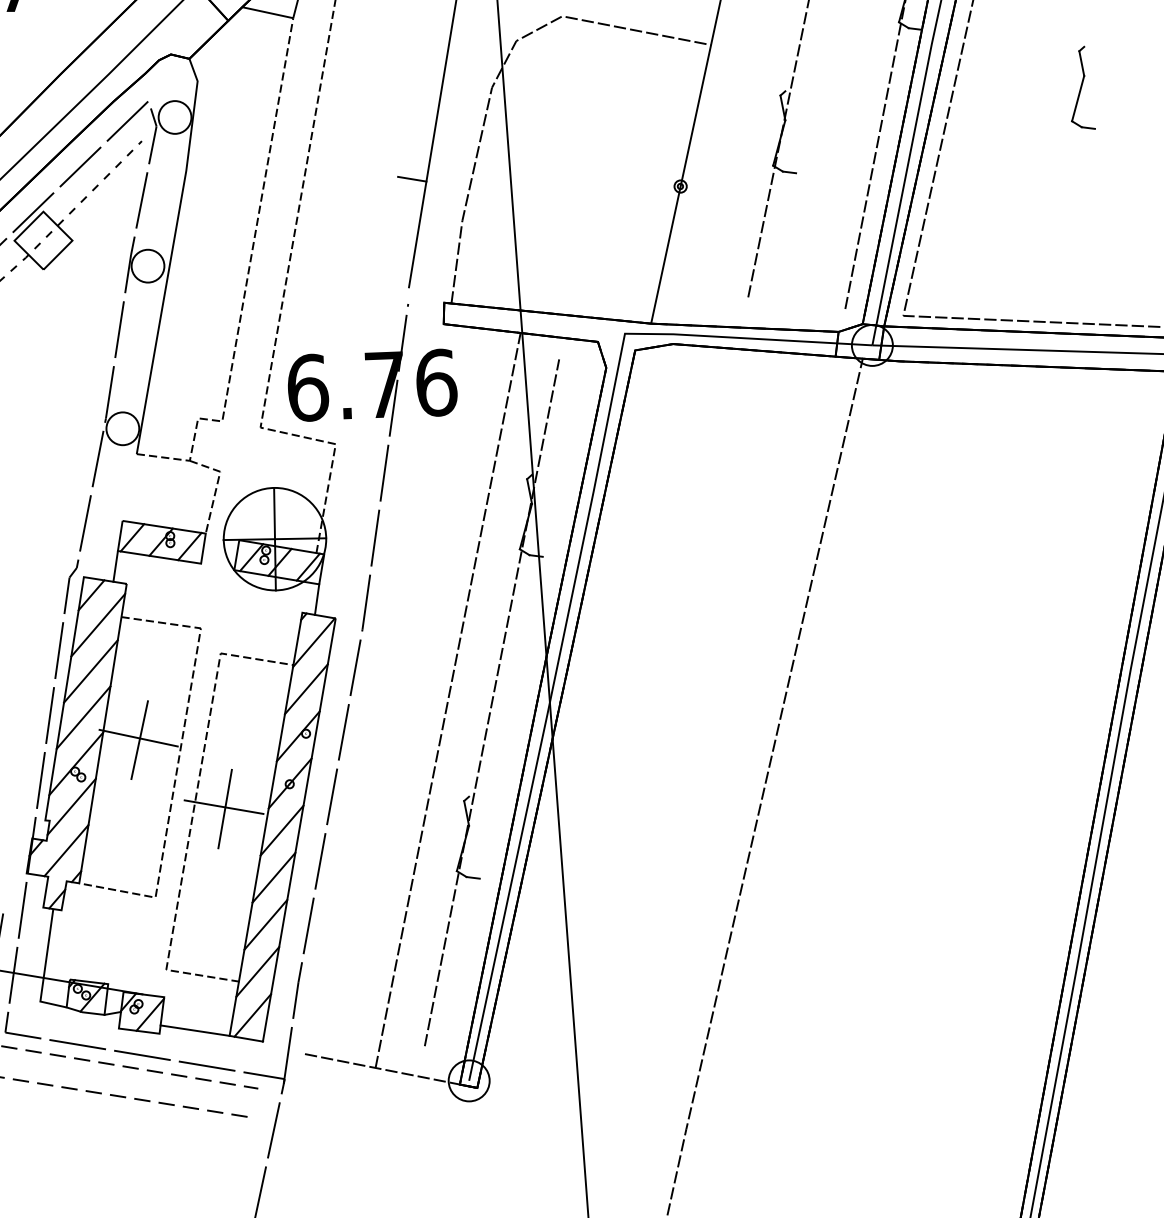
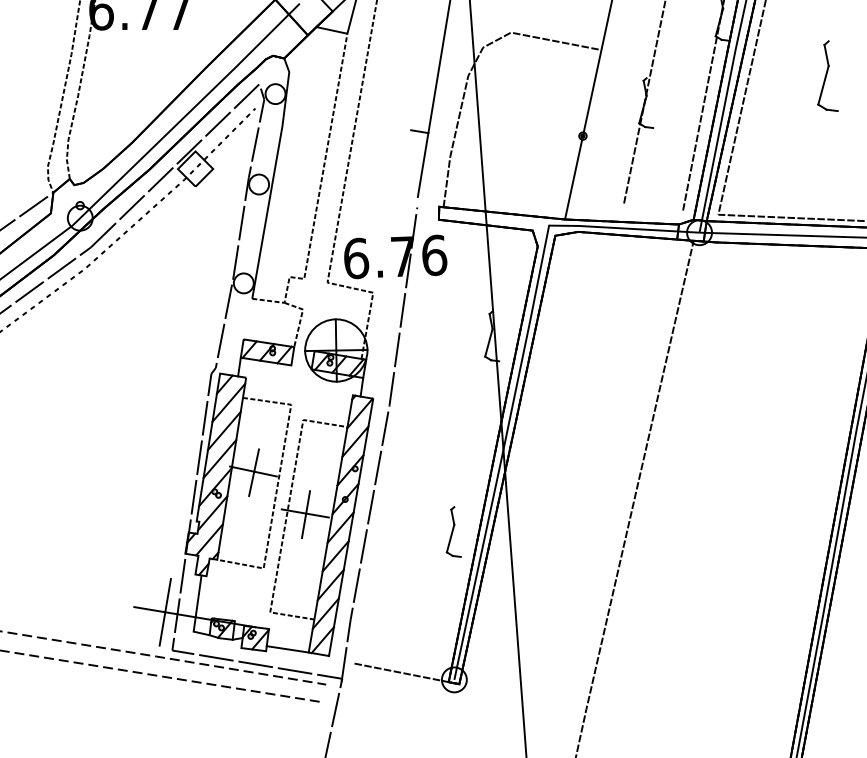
part: (1082, 86) -> (827, 75), size x1.4
line: (447, 700) -> (441, 448), removed
line: (492, 701) -> (468, 449), removed

